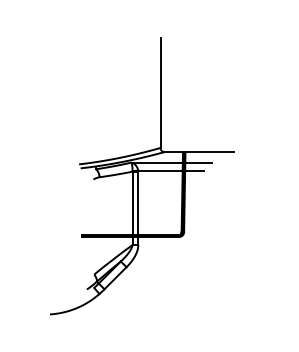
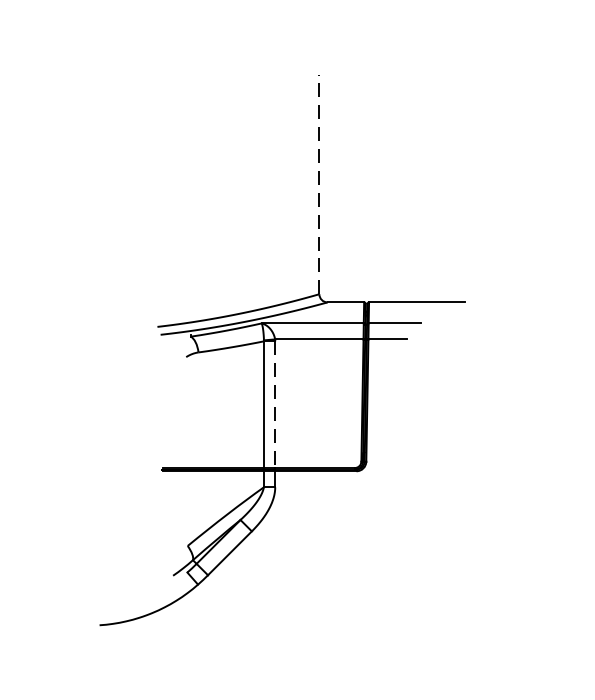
line: (160, 92) -> (319, 183), solid -> dashed
line: (138, 203) -> (275, 404), solid -> dashed

